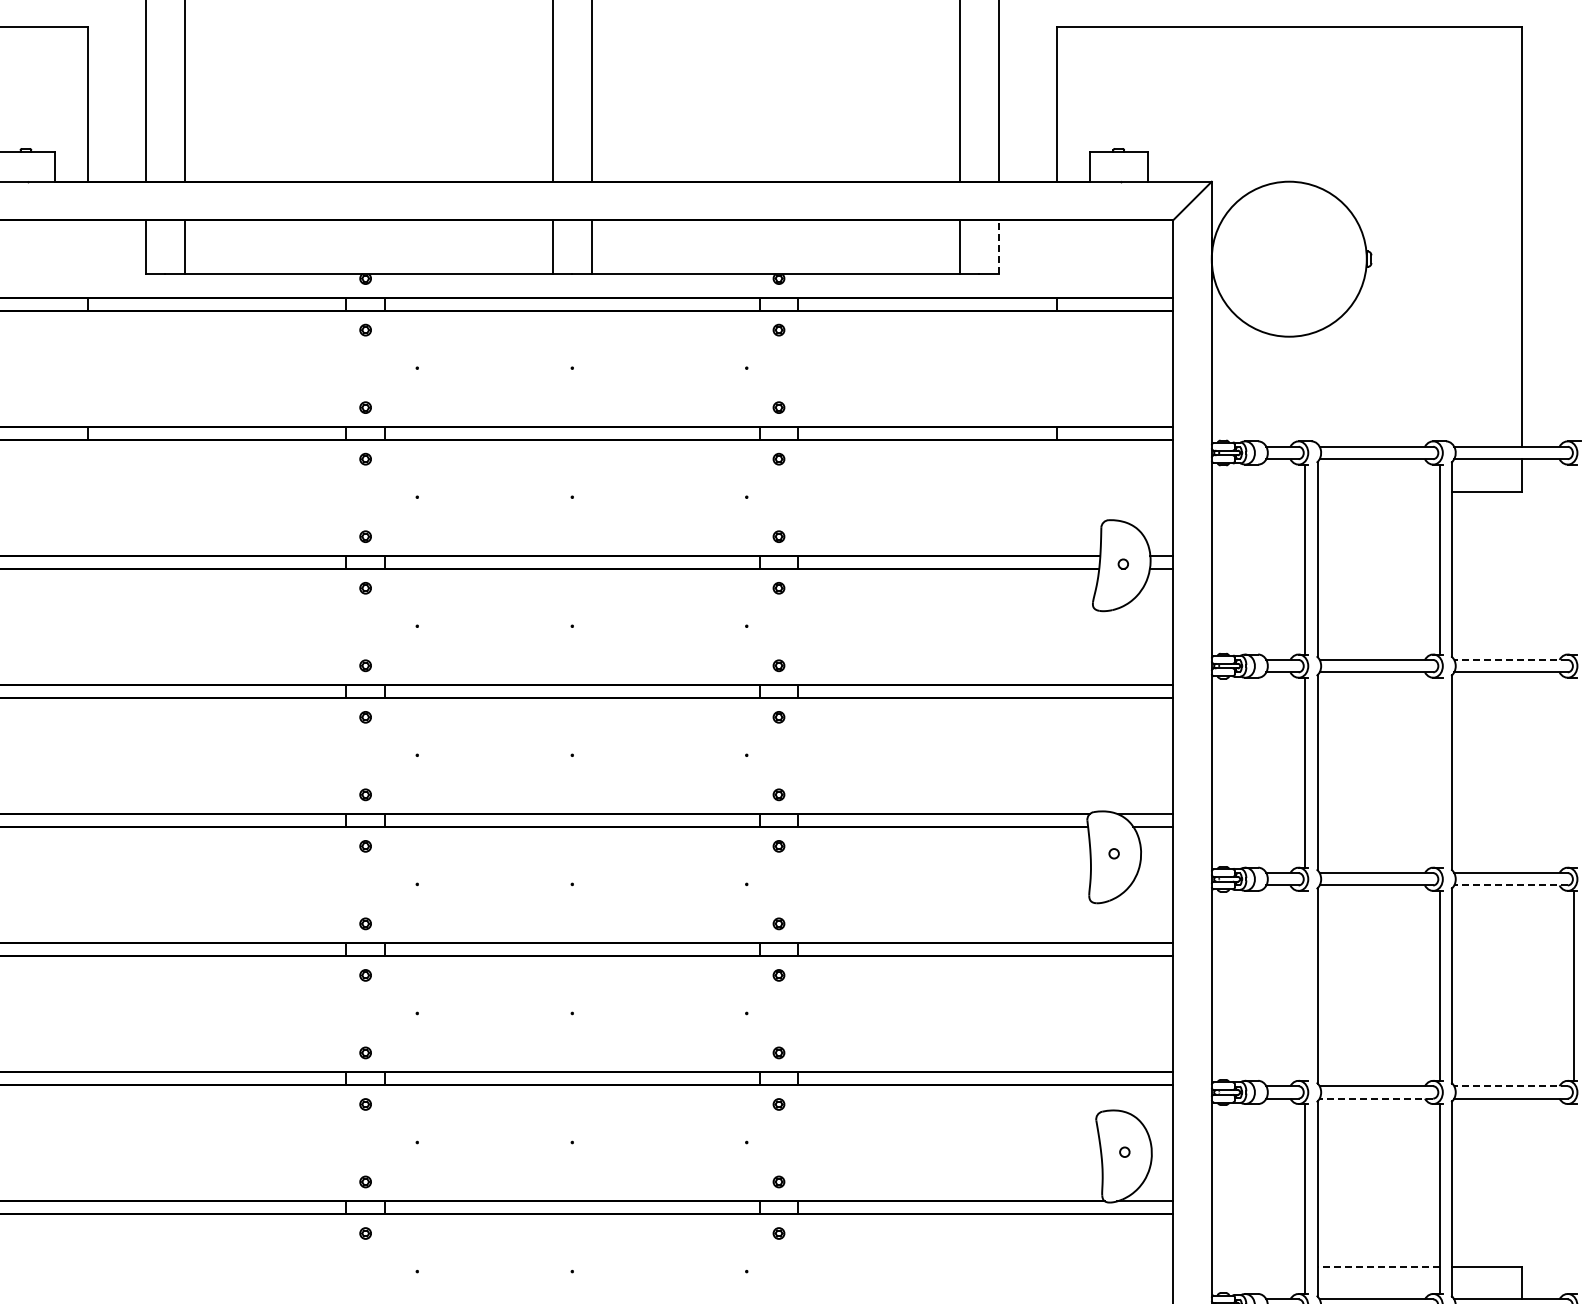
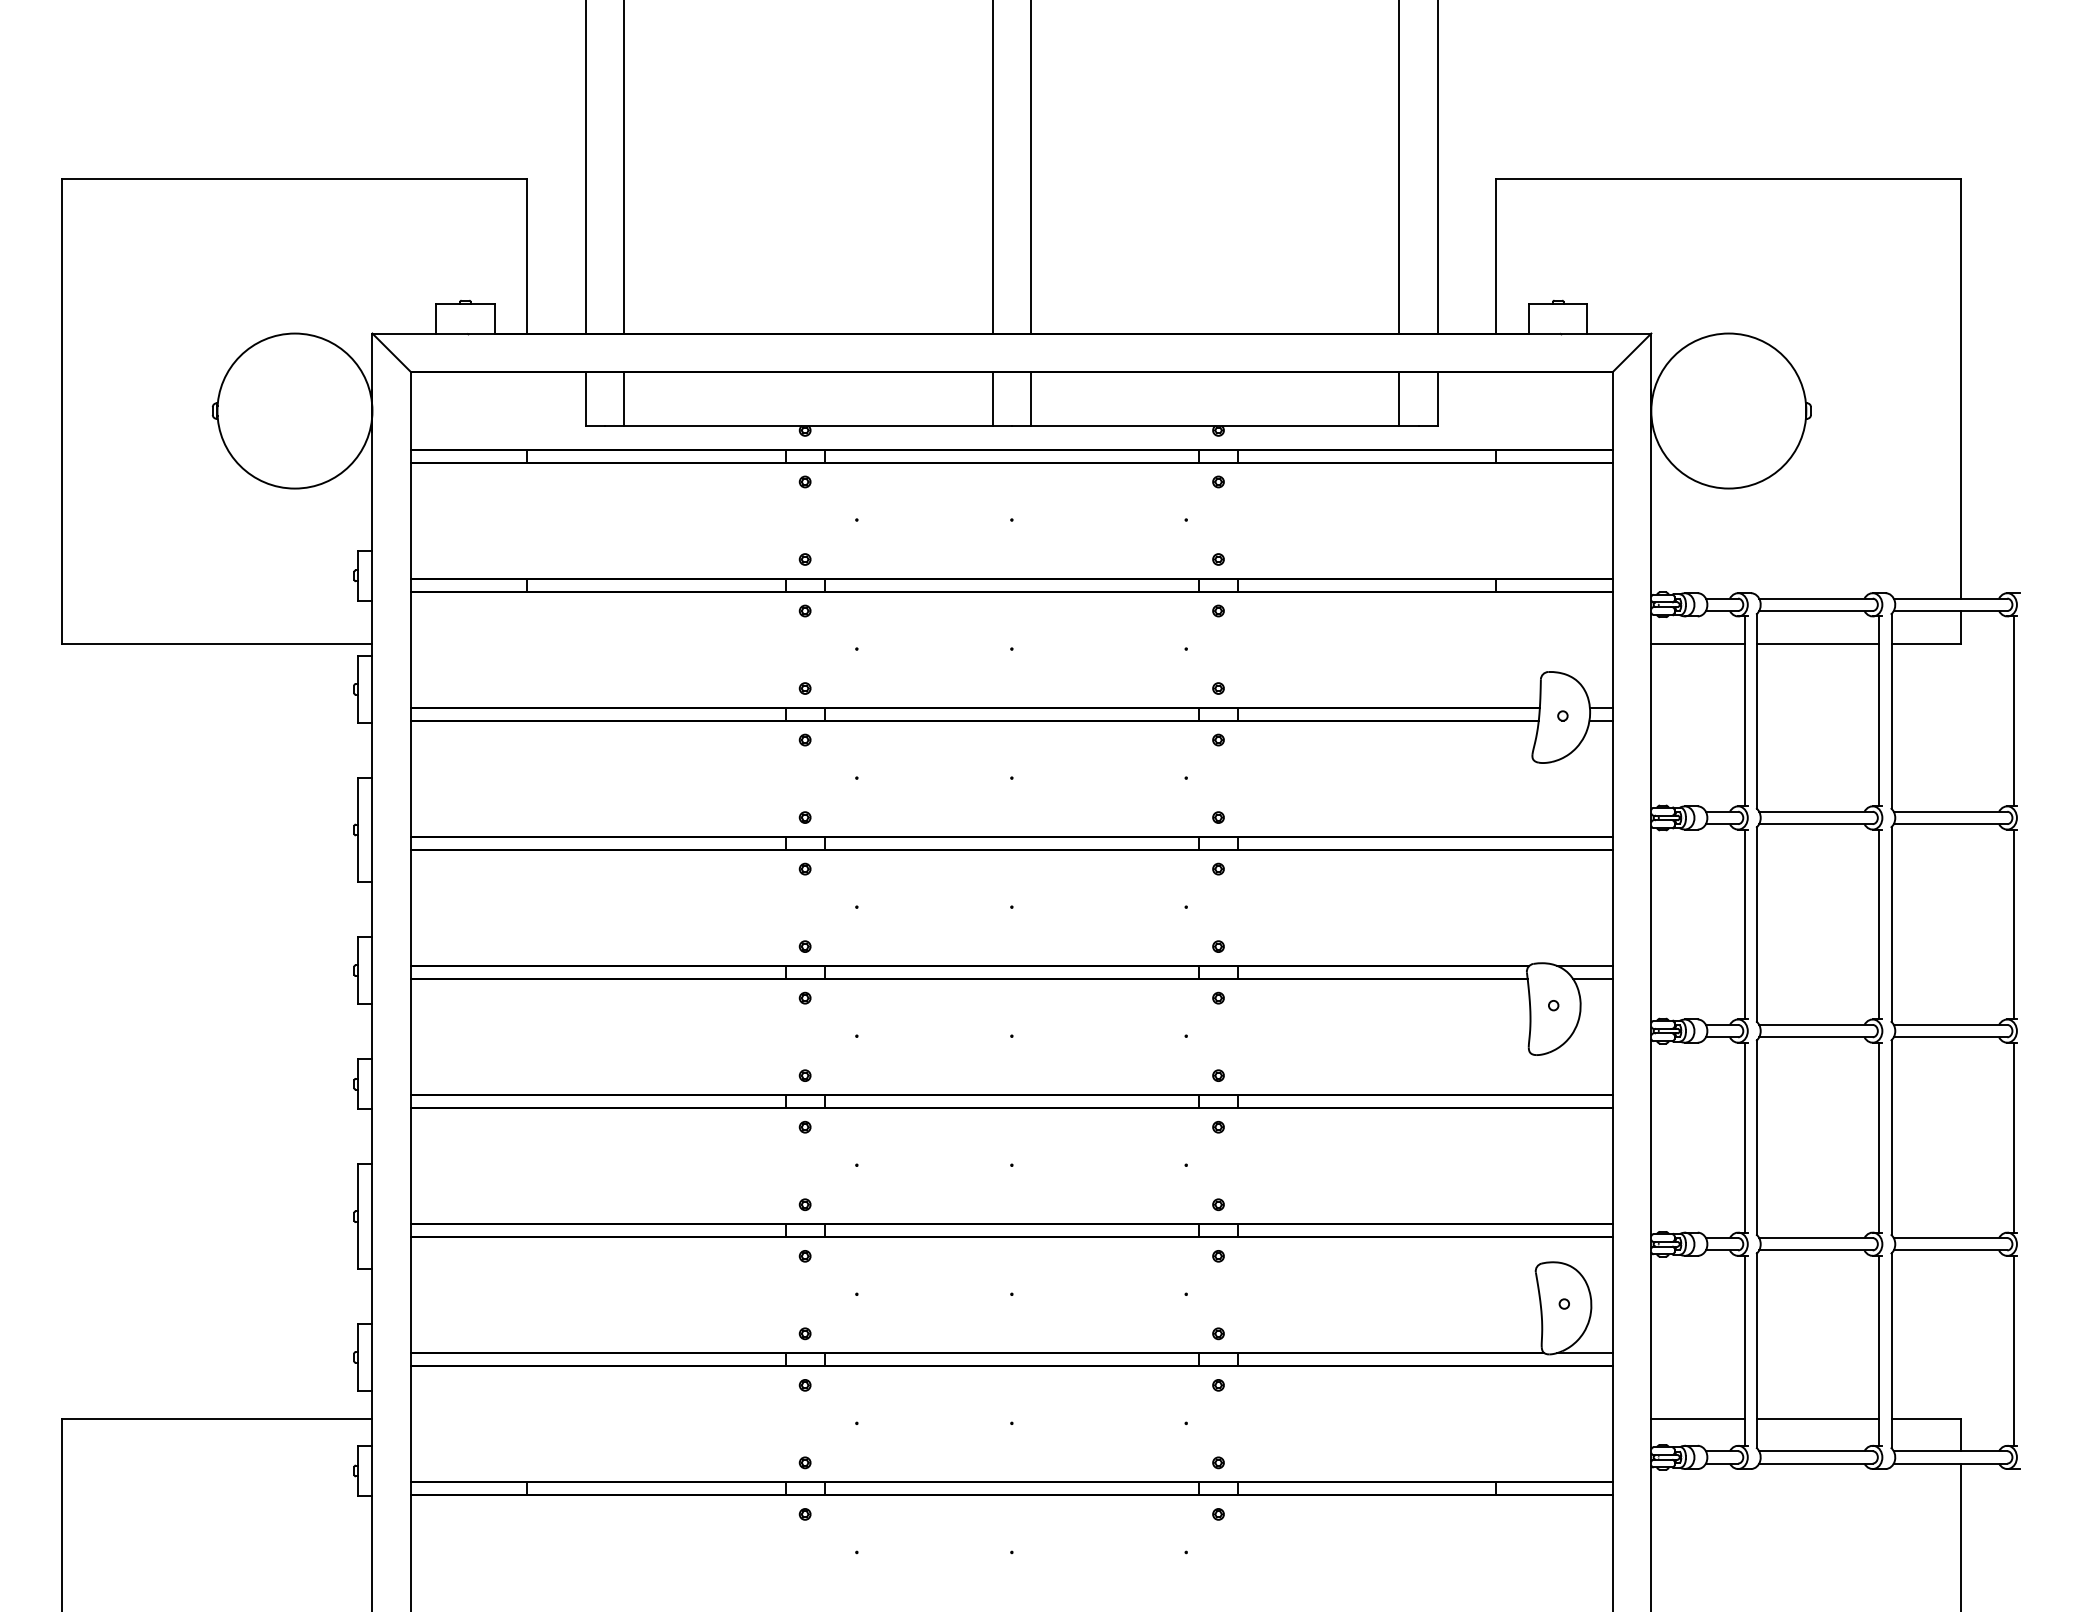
line: (998, 247) -> (1438, 399), dashed -> solid
line: (1257, 491) -> (1697, 643), added
line: (1378, 491) -> (1818, 643), added
line: (1573, 559) -> (2013, 711), added
line: (1510, 659) -> (1950, 811), dashed -> solid
line: (1439, 772) -> (1879, 924), added
line: (1573, 772) -> (2013, 924), added
line: (1510, 885) -> (1950, 1037), dashed -> solid
line: (1304, 985) -> (1744, 1137), added
line: (1510, 1086) -> (1950, 1238), dashed -> solid
line: (1375, 1098) -> (1815, 1250), dashed -> solid
line: (1573, 1198) -> (2013, 1350), added
line: (1257, 1266) -> (1697, 1418), added
line: (1377, 1266) -> (1817, 1418), dashed -> solid

